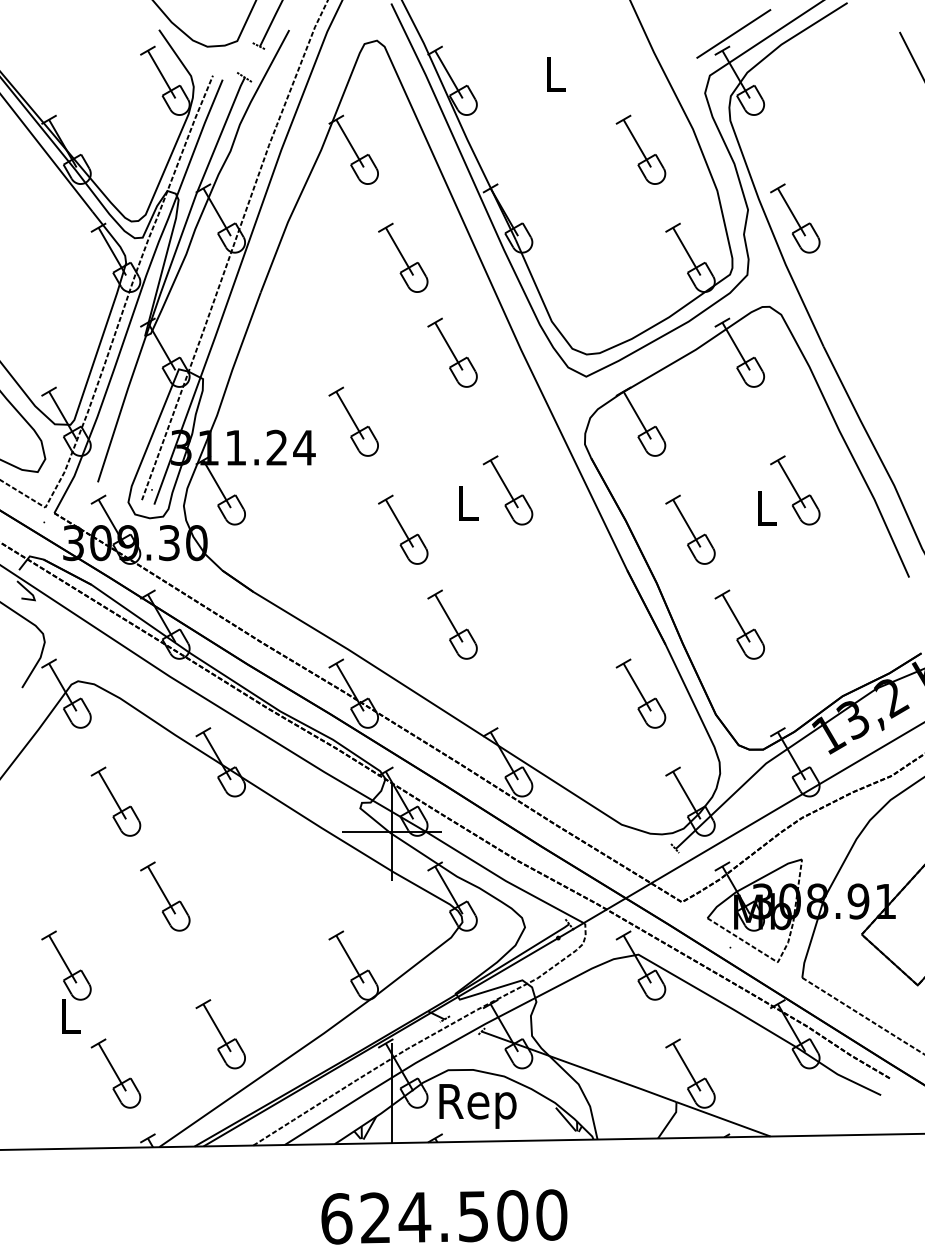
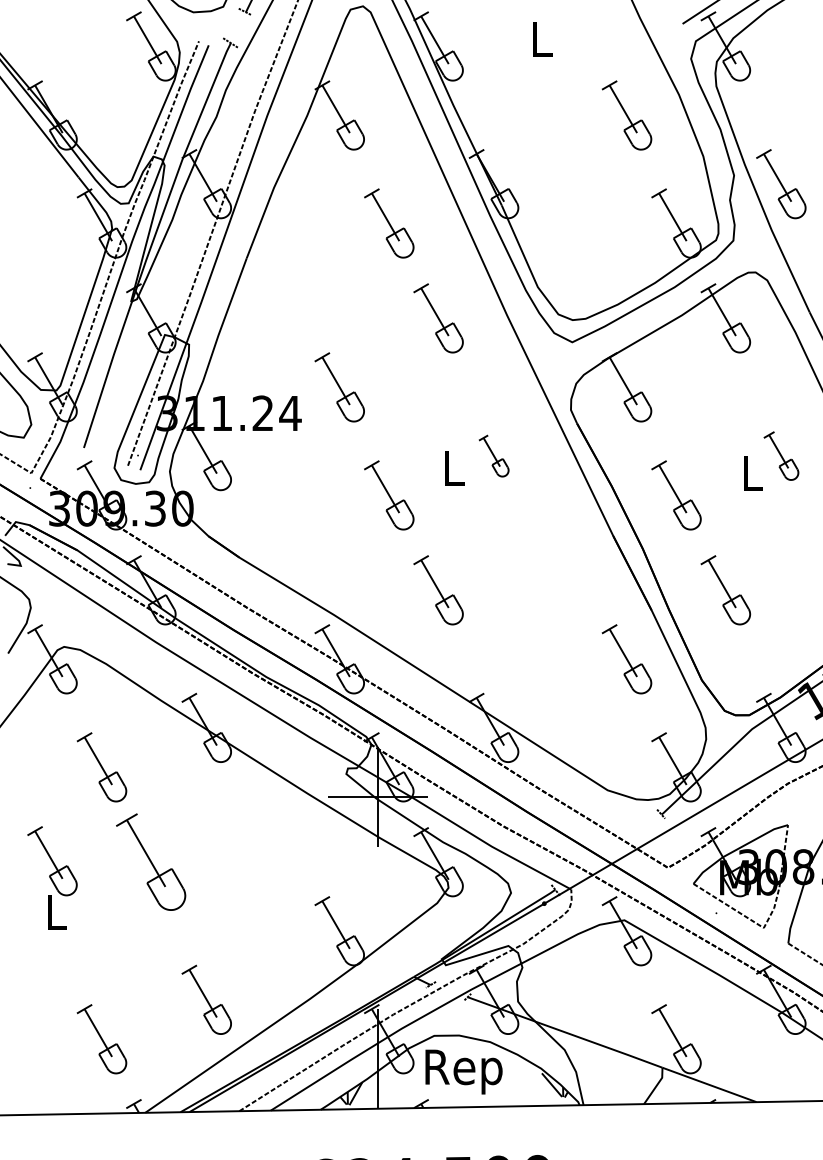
part: (507, 490) -> (493, 456), size x0.6
part: (795, 490) -> (781, 456), size x0.7
part: (165, 896) -> (151, 862), size x1.4
part: (66, 981) -> (52, 877), moved

